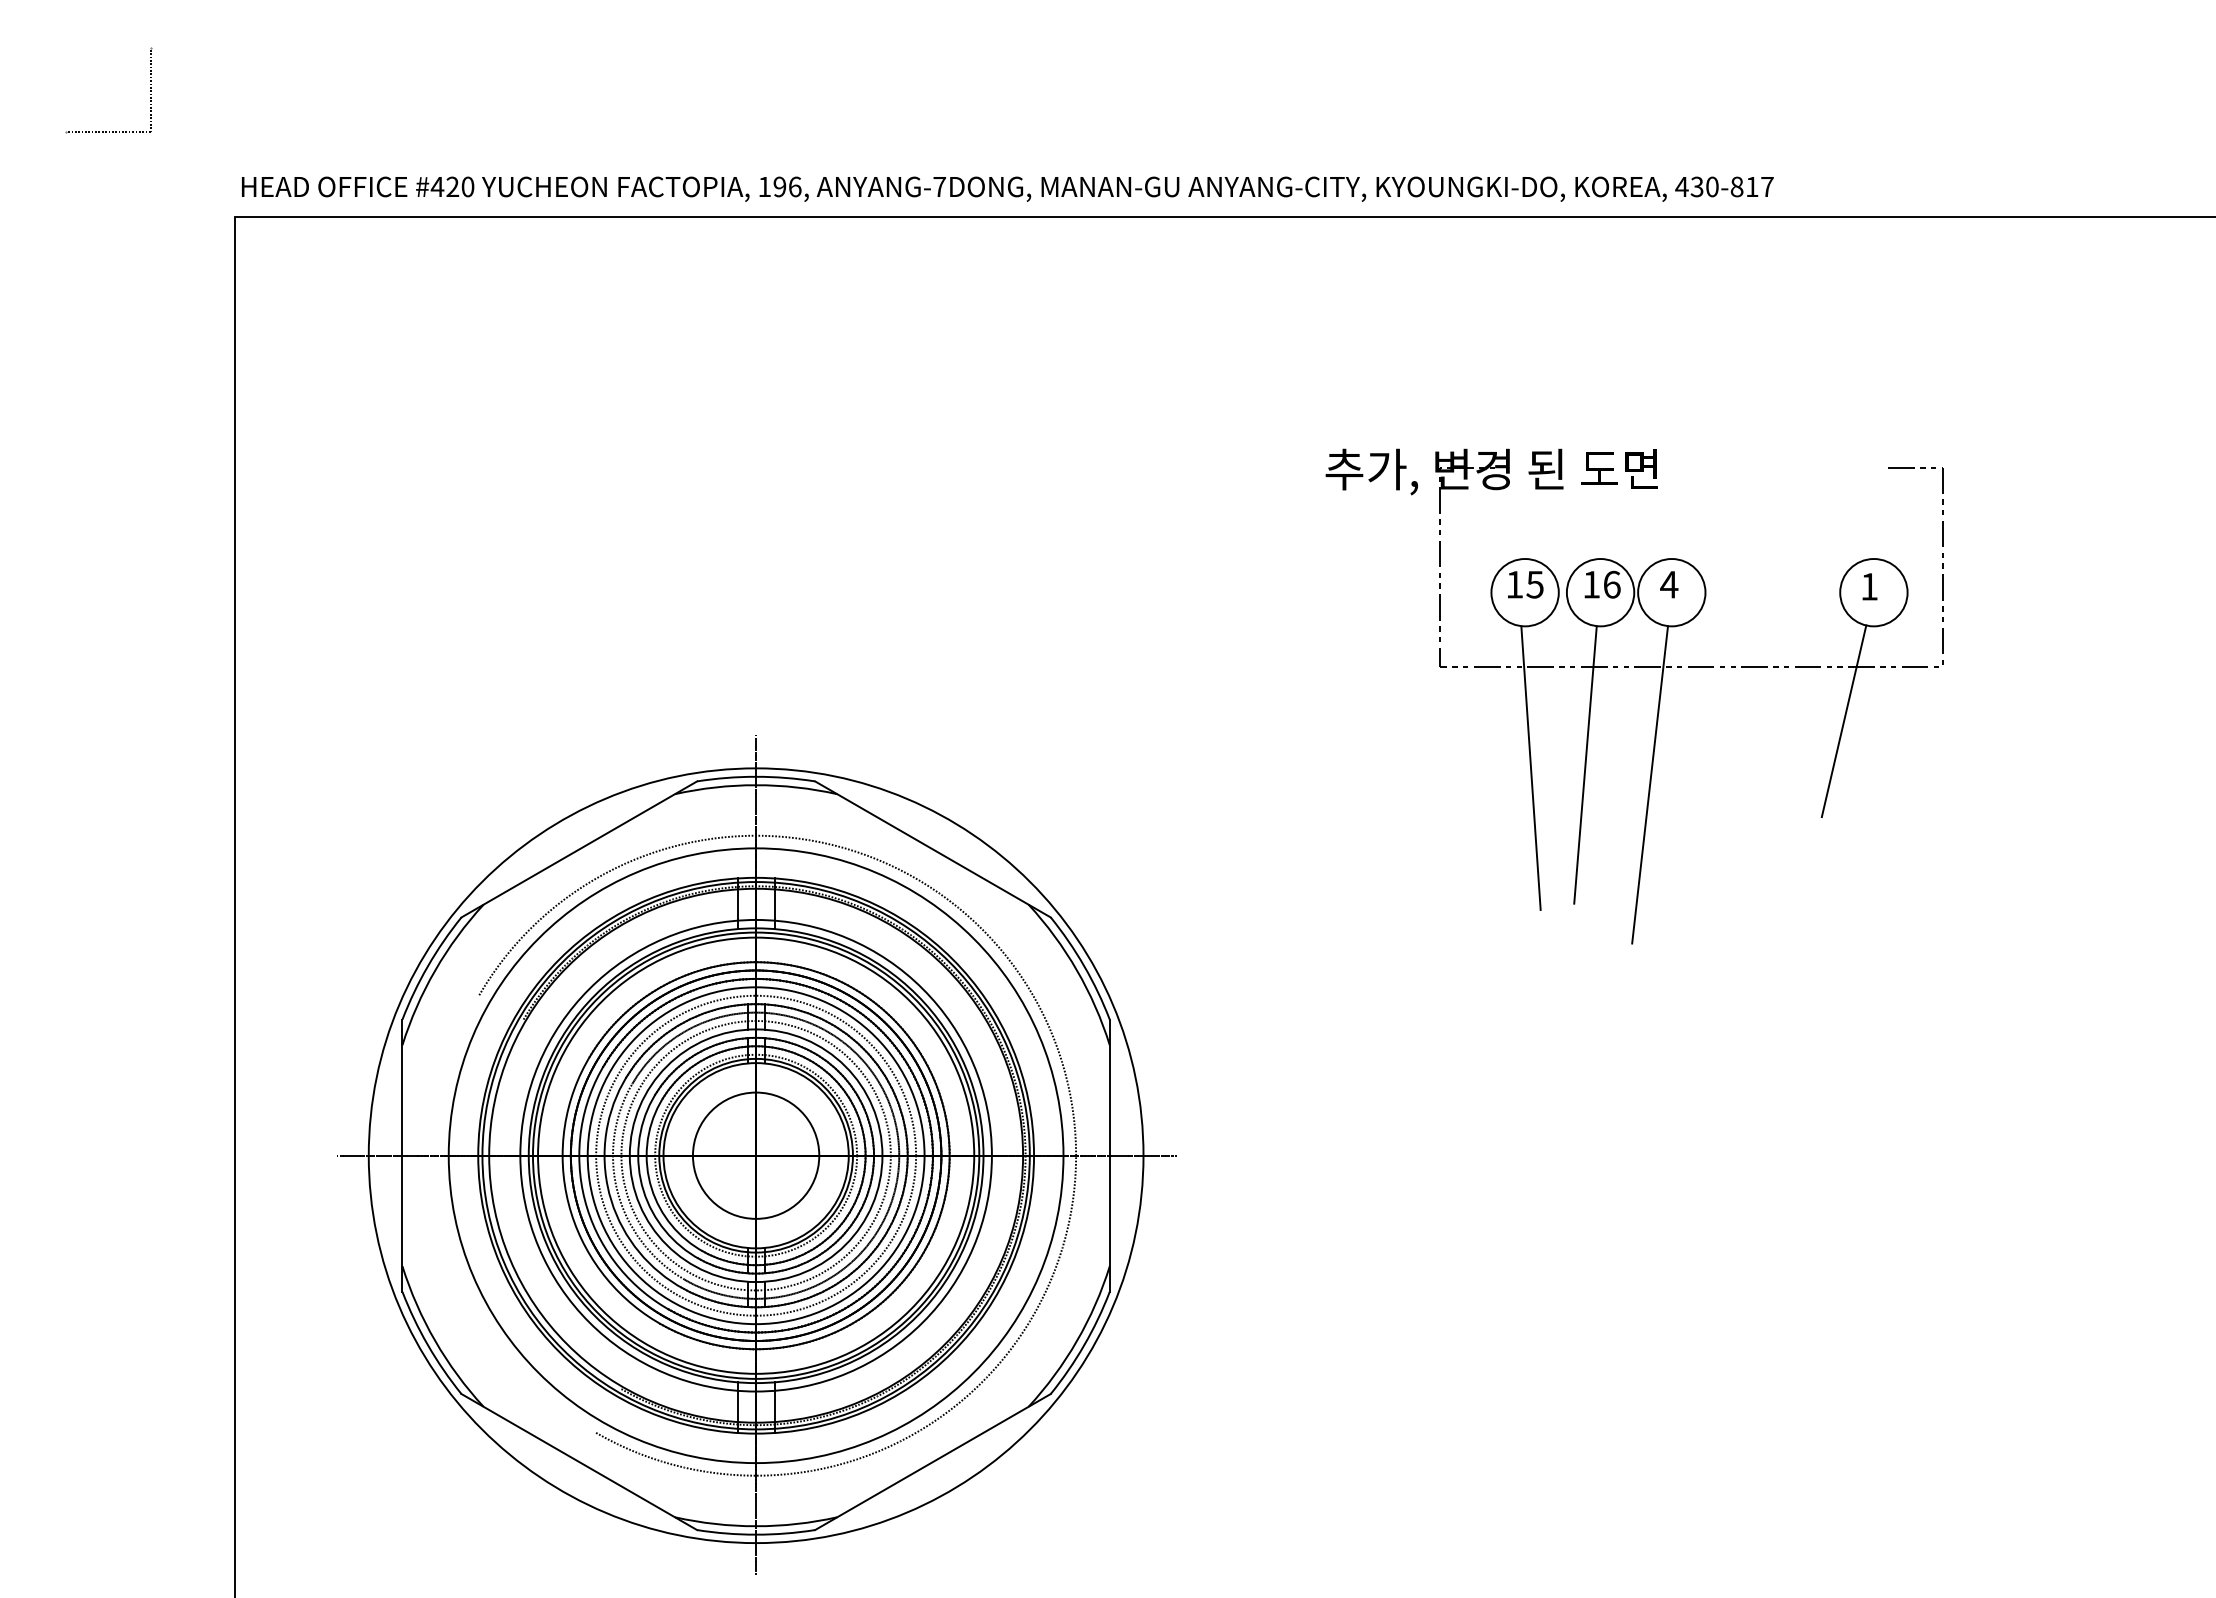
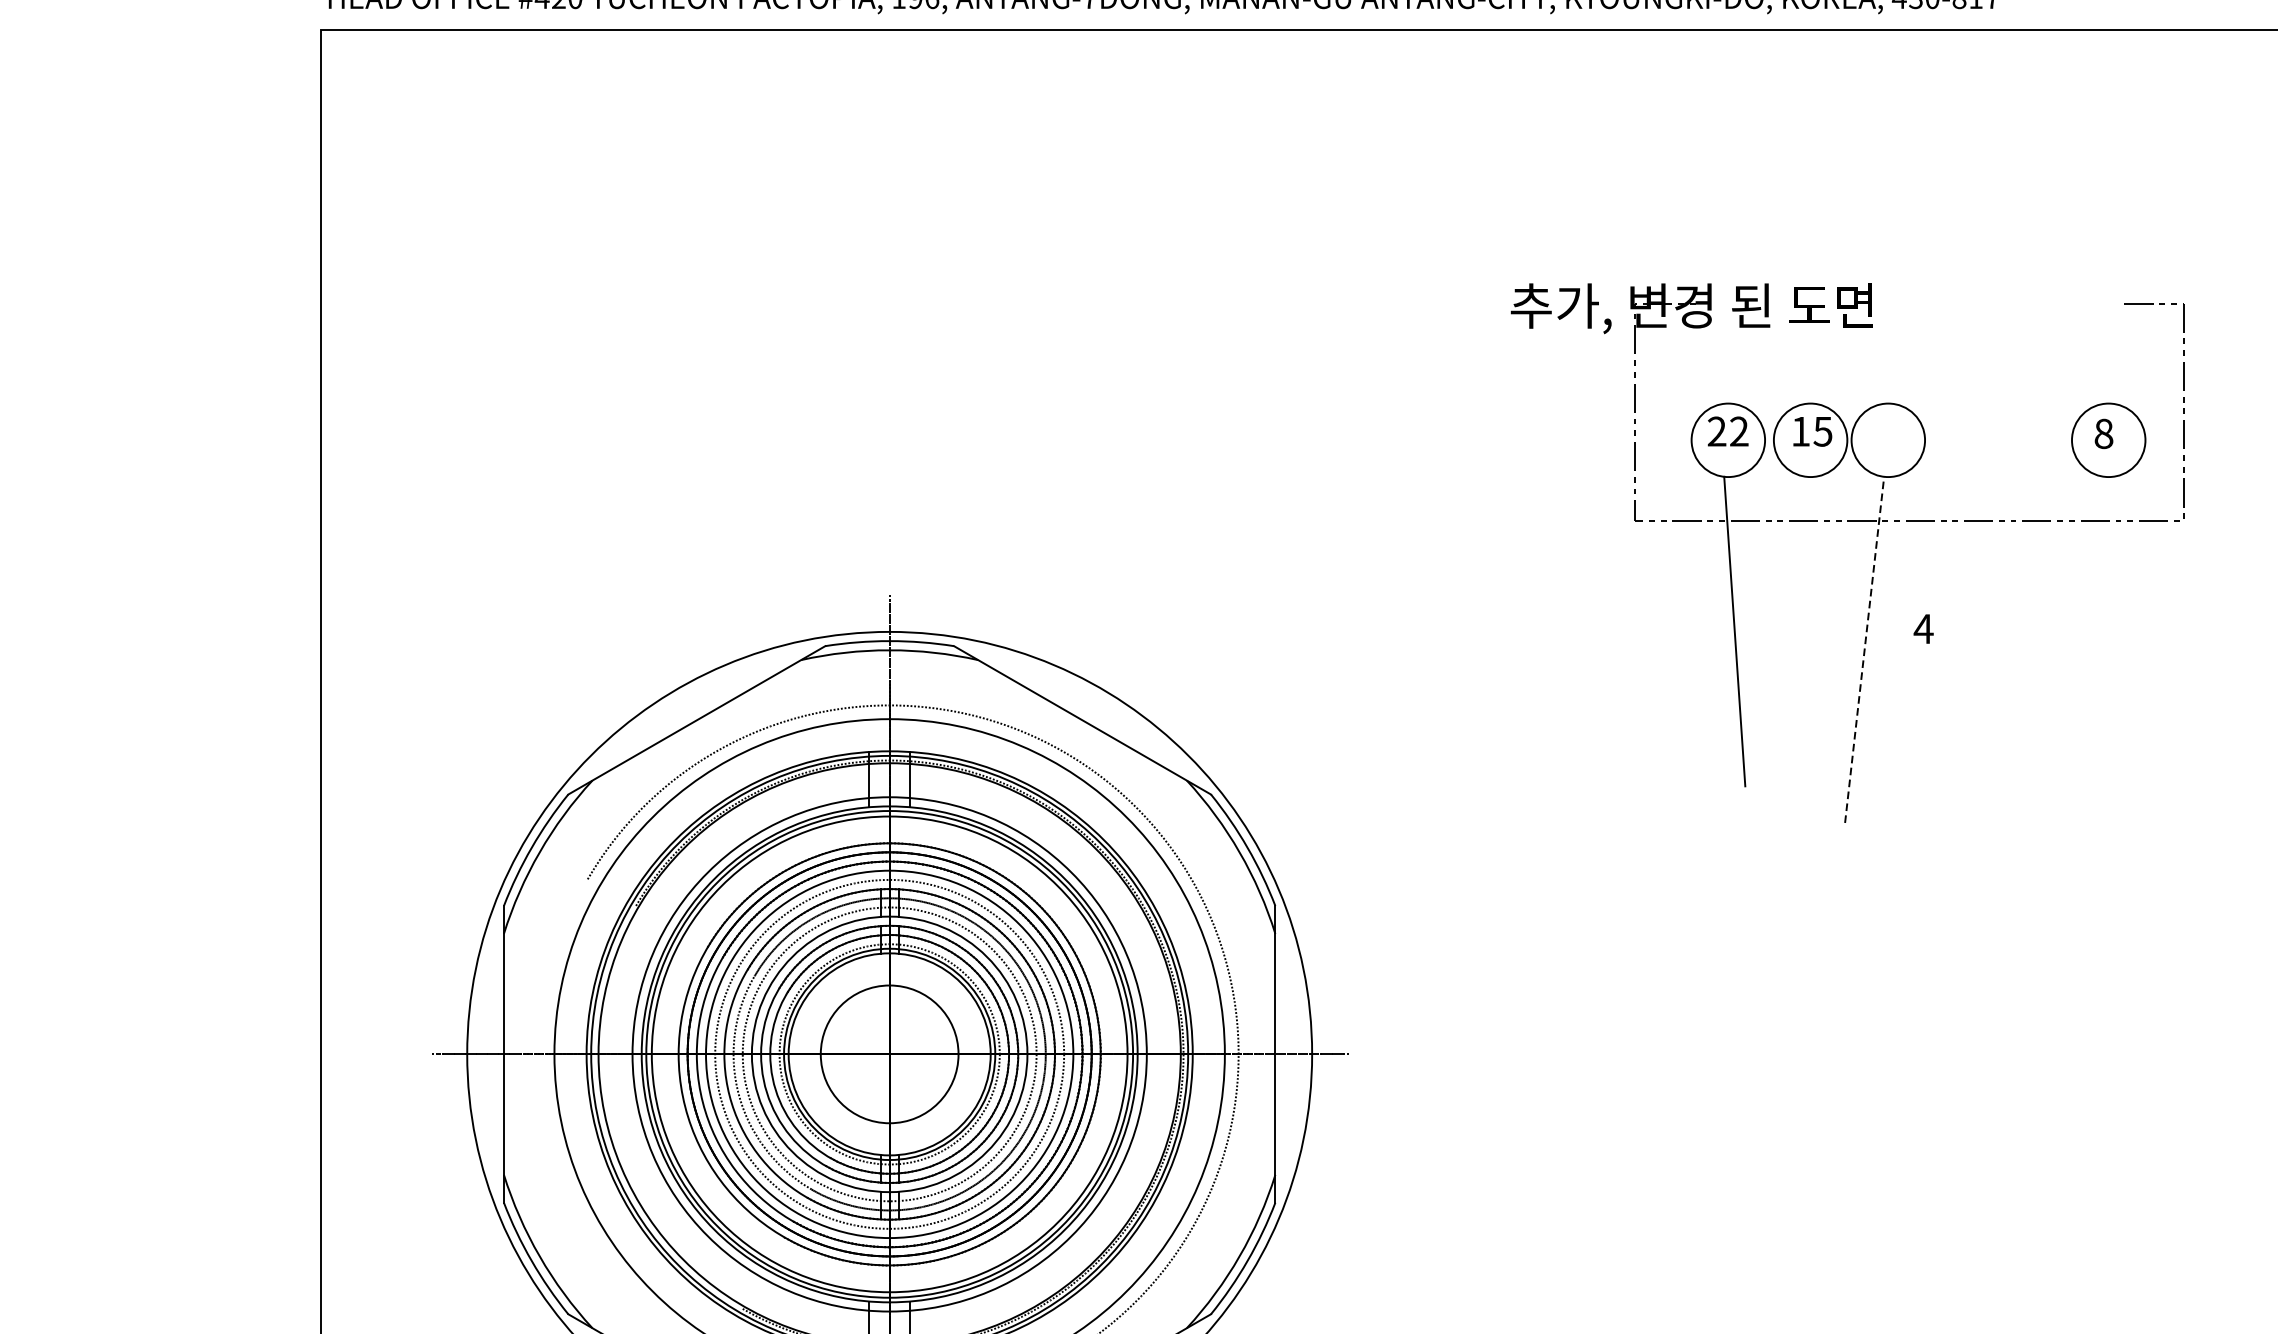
text: (1524, 584) -> (1727, 431), 15 -> 22
text: (1611, 584) -> (1822, 431), 16 -> 15
text: (1669, 584) -> (1923, 628), moved
text: (1869, 586) -> (2103, 433), 1 -> 8
line: (1843, 721) -> (2075, 580), removed
line: (1585, 764) -> (1794, 627), removed
line: (1650, 784) -> (1865, 649), solid -> dashed

